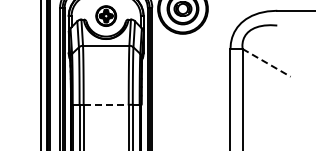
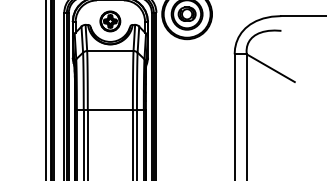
line: (266, 63) -> (270, 68), dashed -> solid
line: (106, 105) -> (110, 110), dashed -> solid

